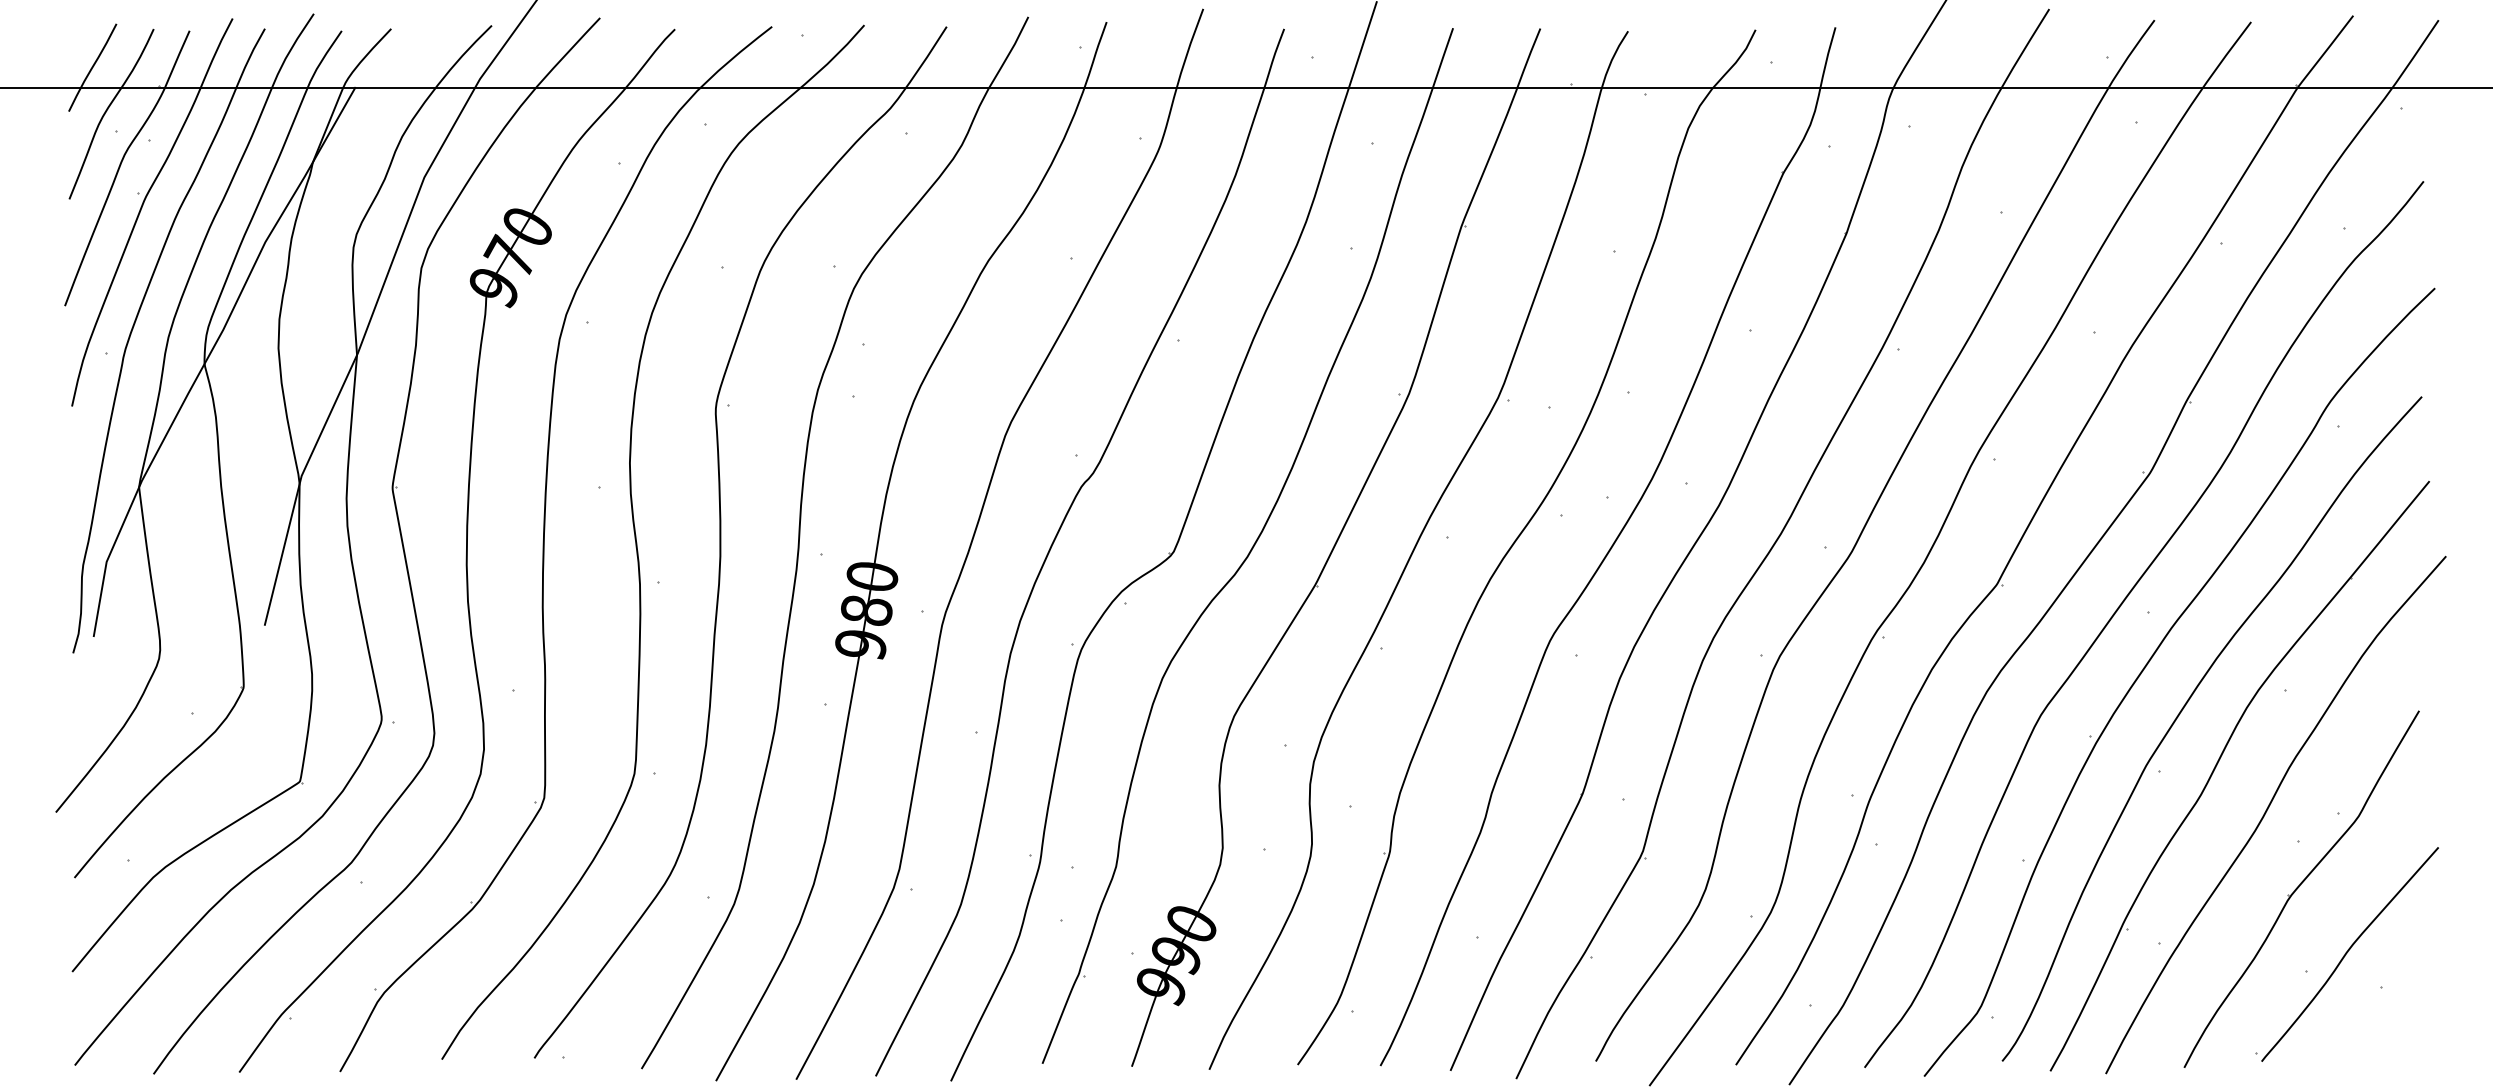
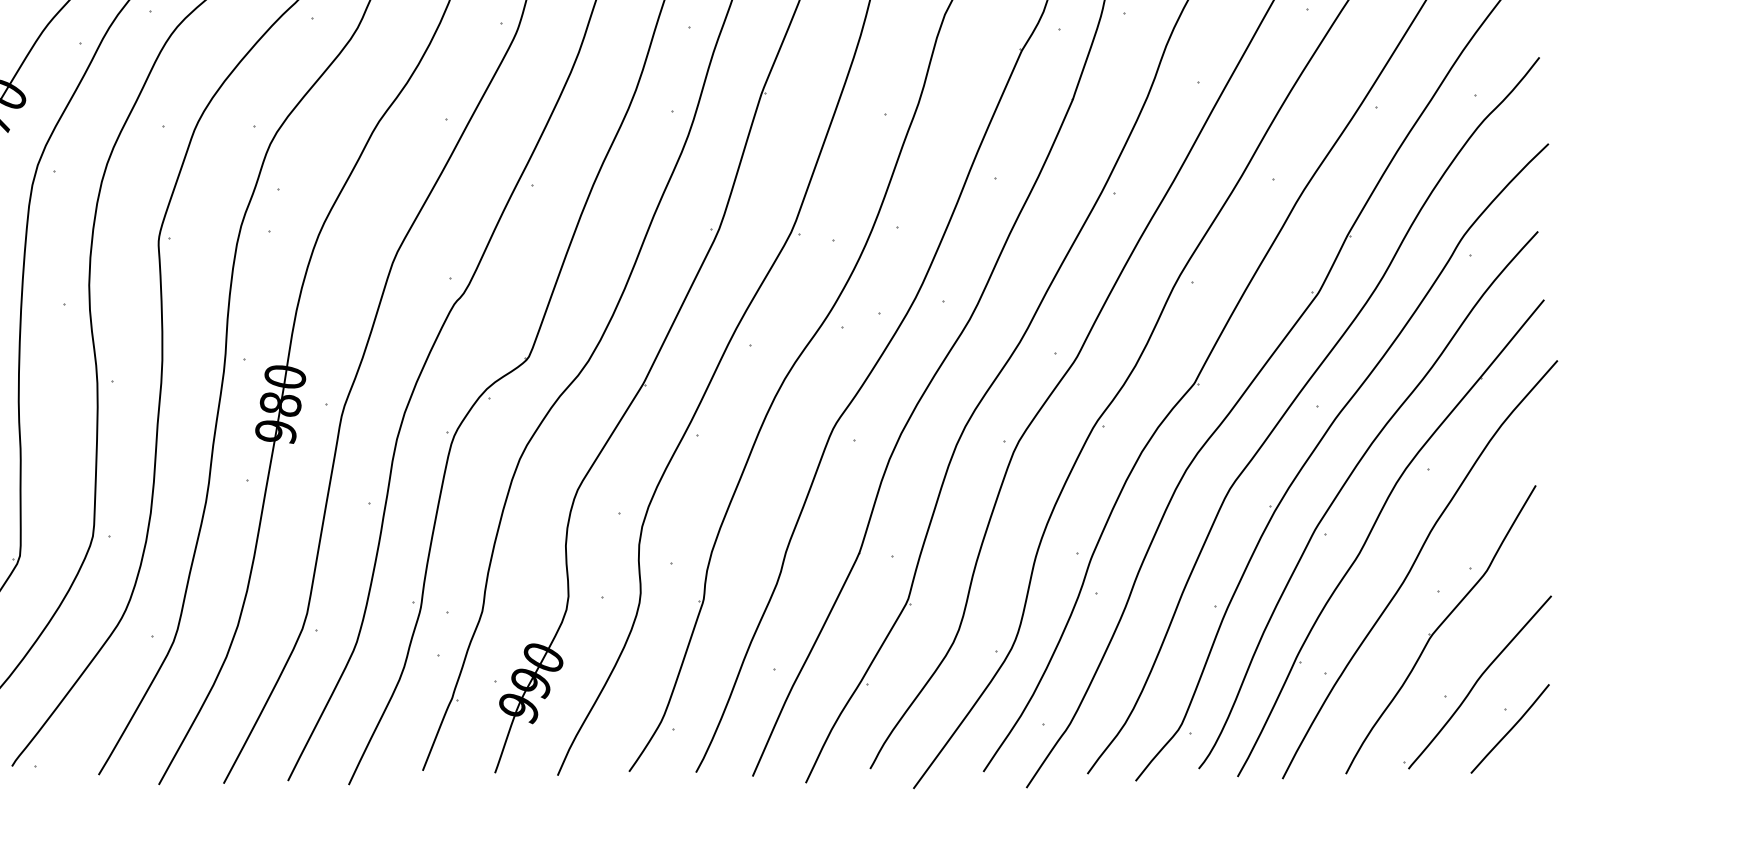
curve: (2388, 1011) -> (1511, 728), added

